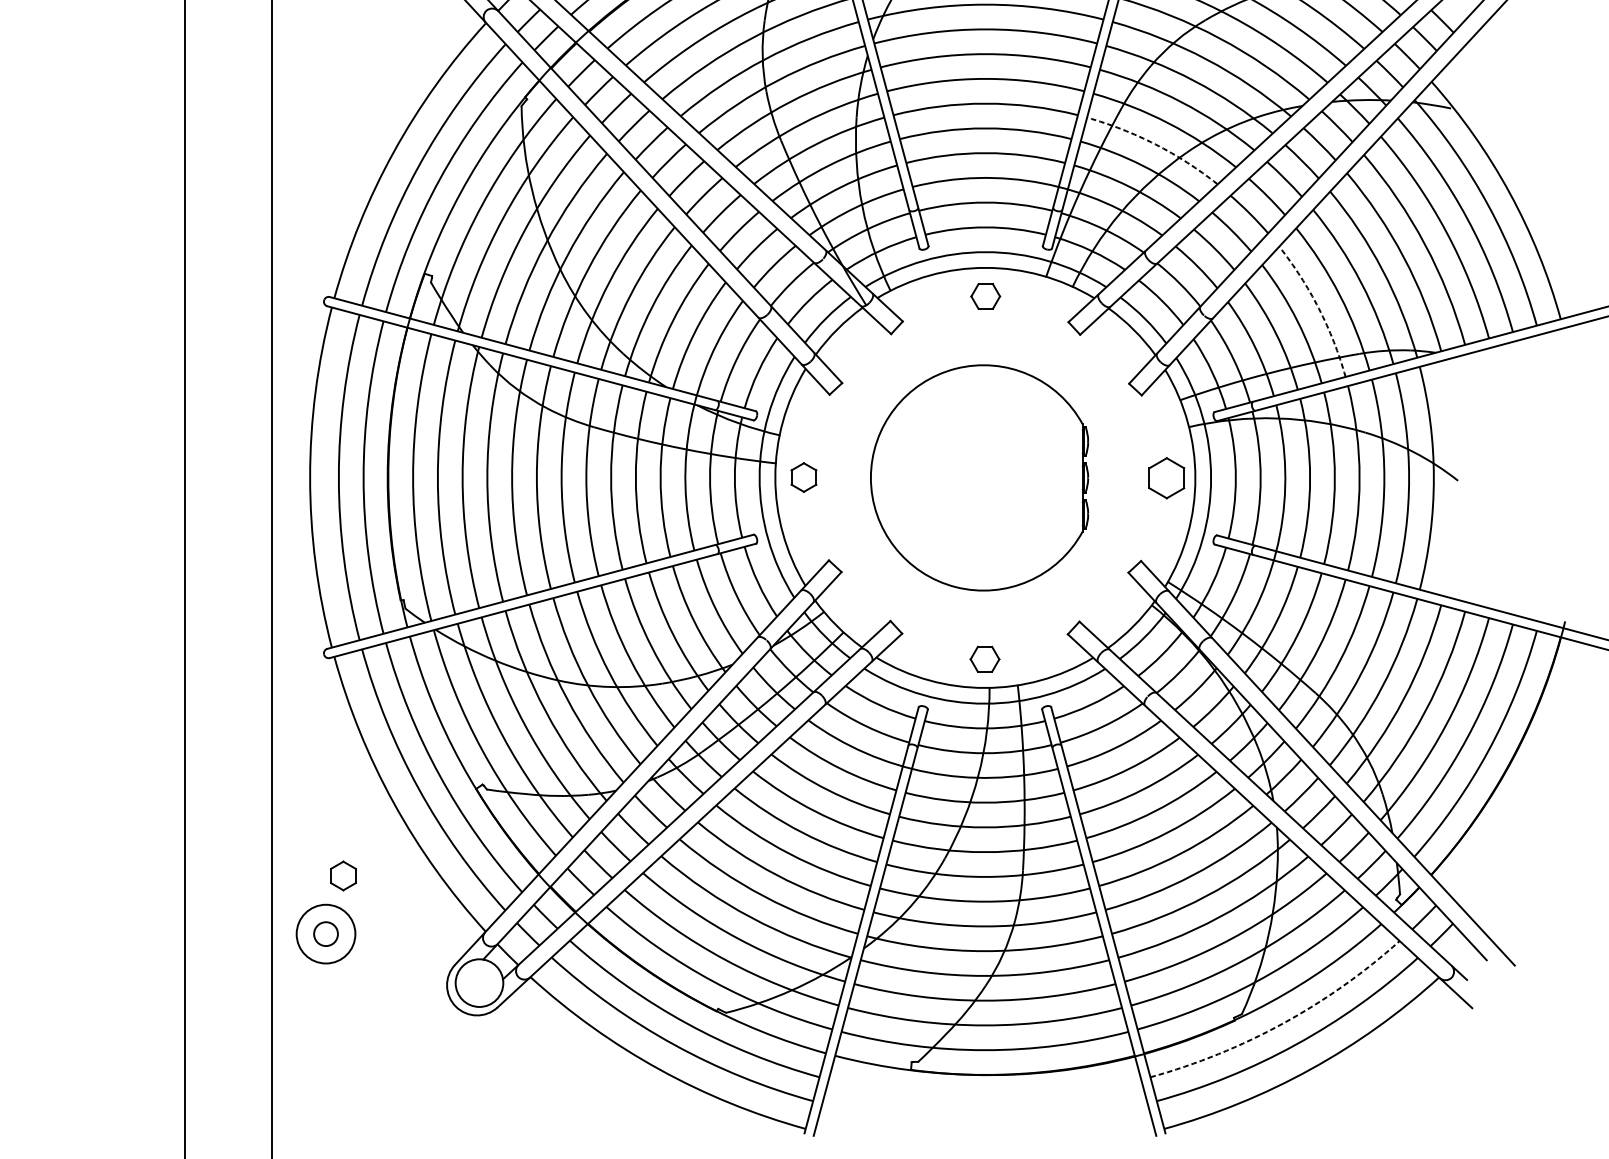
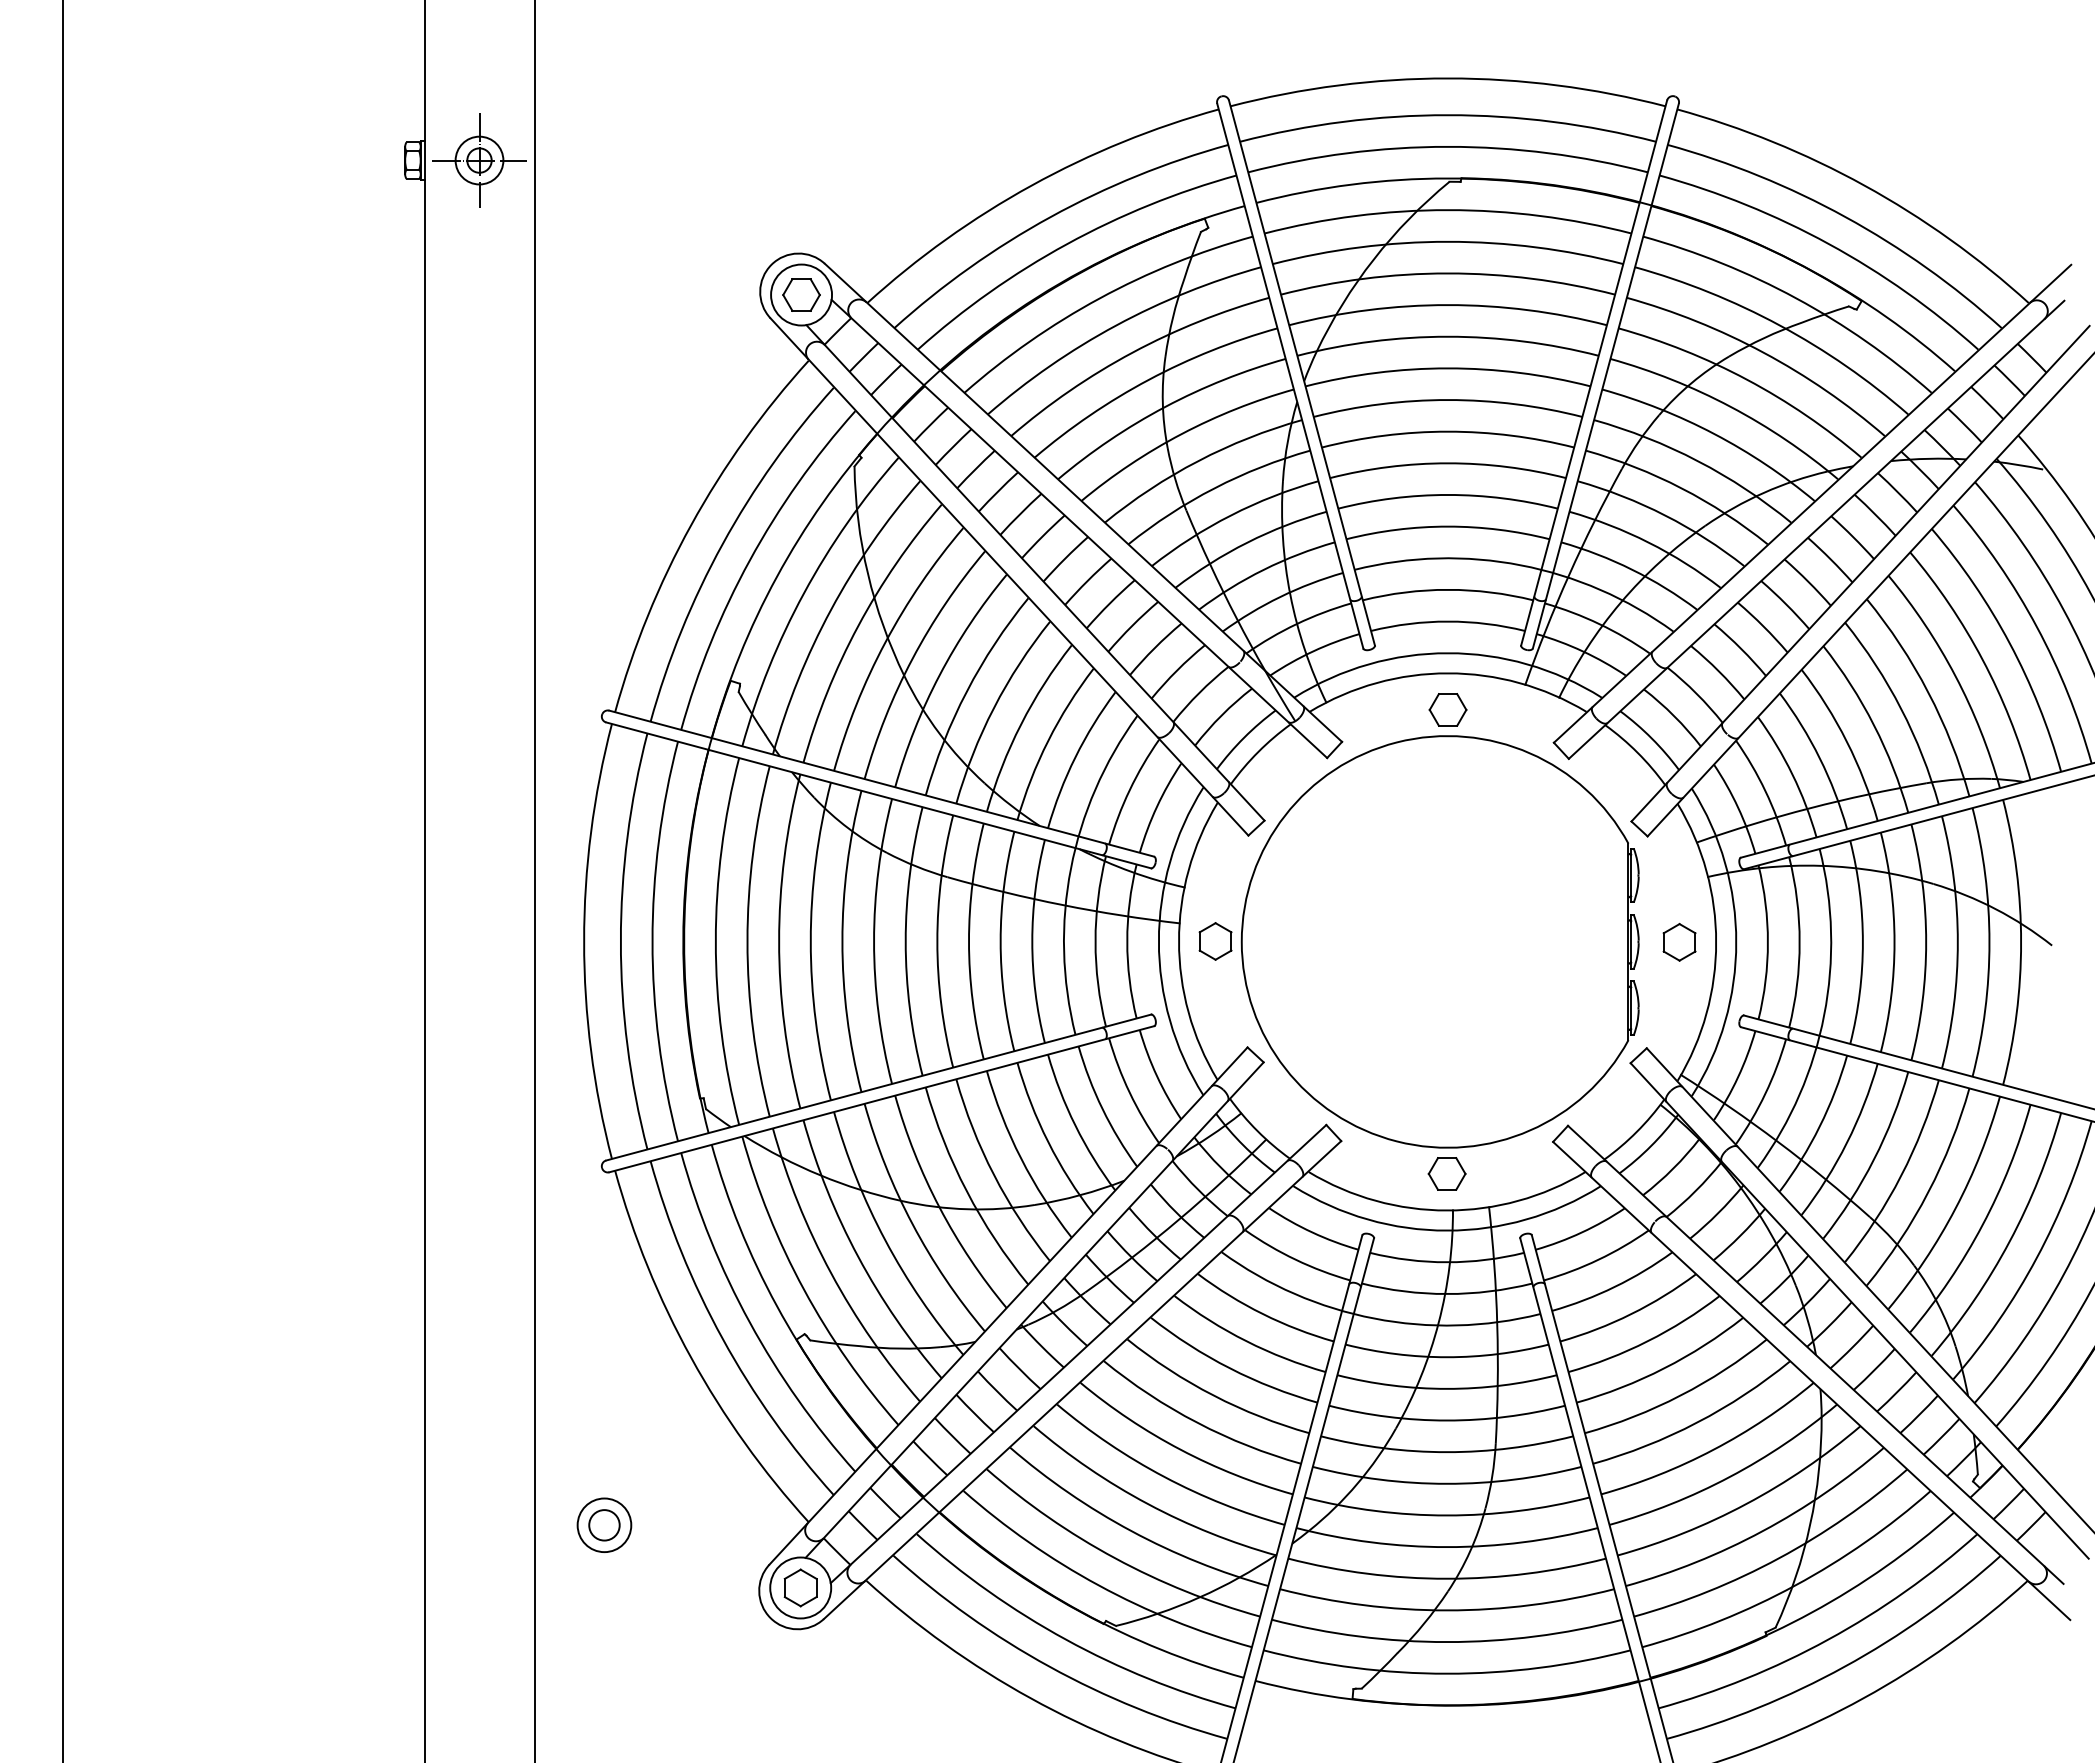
arc: (1155, 144) -> (1665, 515), dashed -> solid
arc: (1319, 308) -> (1874, 725), dashed -> solid
part: (979, 477) -> (1439, 941), size x1.43
part: (1166, 478) -> (1679, 942), size x0.71
part: (343, 875) -> (800, 1587), moved
circle: (326, 934) -> (604, 1525), size x0.71
arc: (1283, 1023) -> (1828, 1639), dashed -> solid

